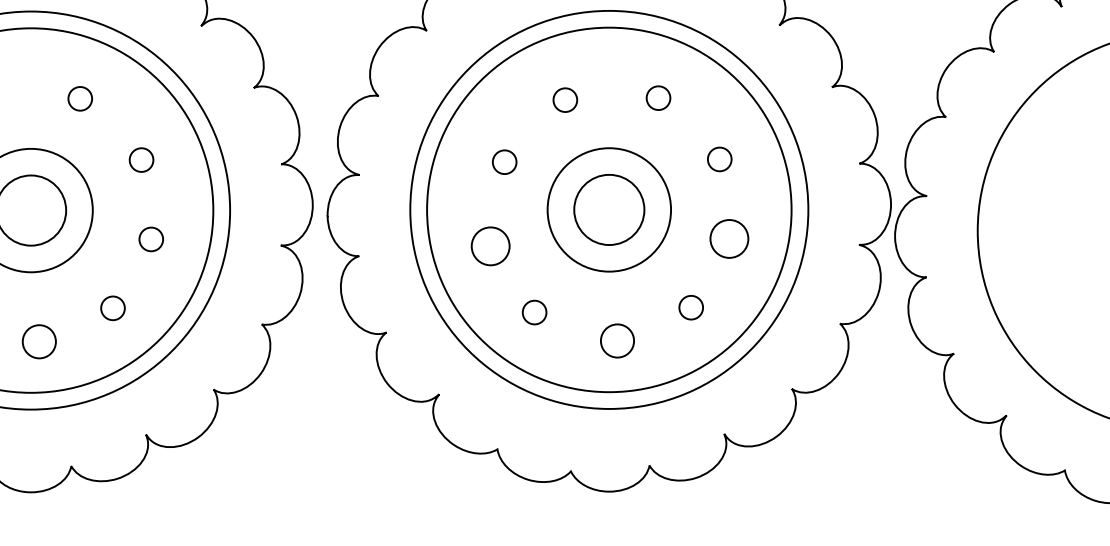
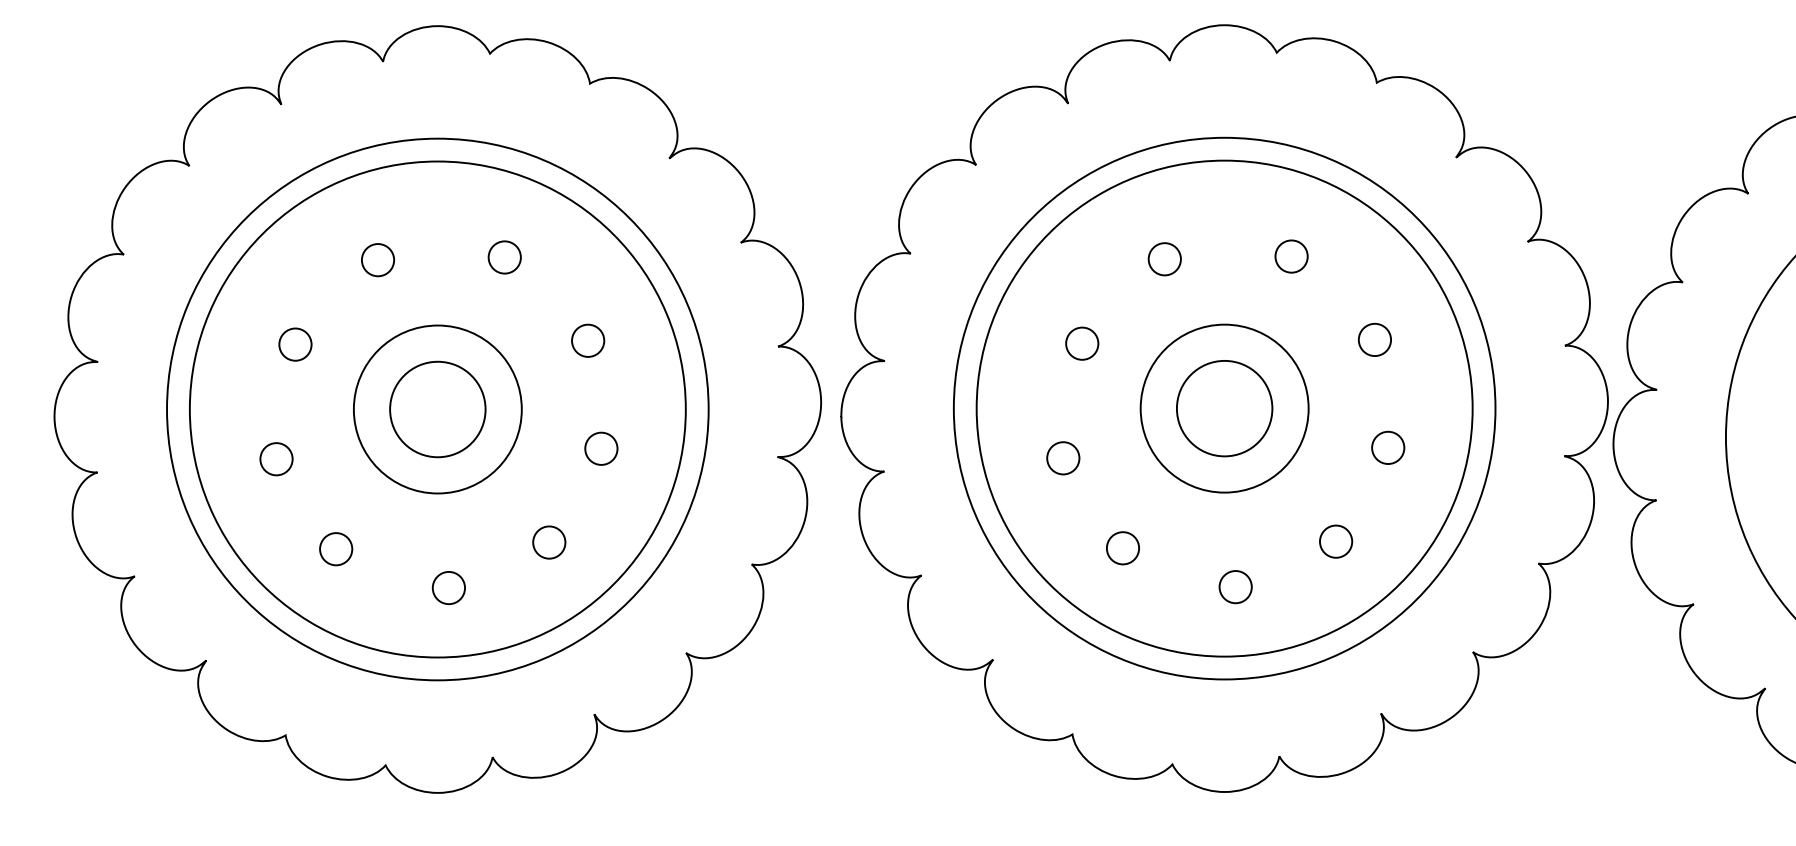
part: (729, 238) -> (1388, 447), size x0.62
part: (490, 246) -> (1063, 458), size x0.62
part: (38, 341) -> (448, 587), size x0.71
part: (617, 341) -> (1235, 587), size x0.71

